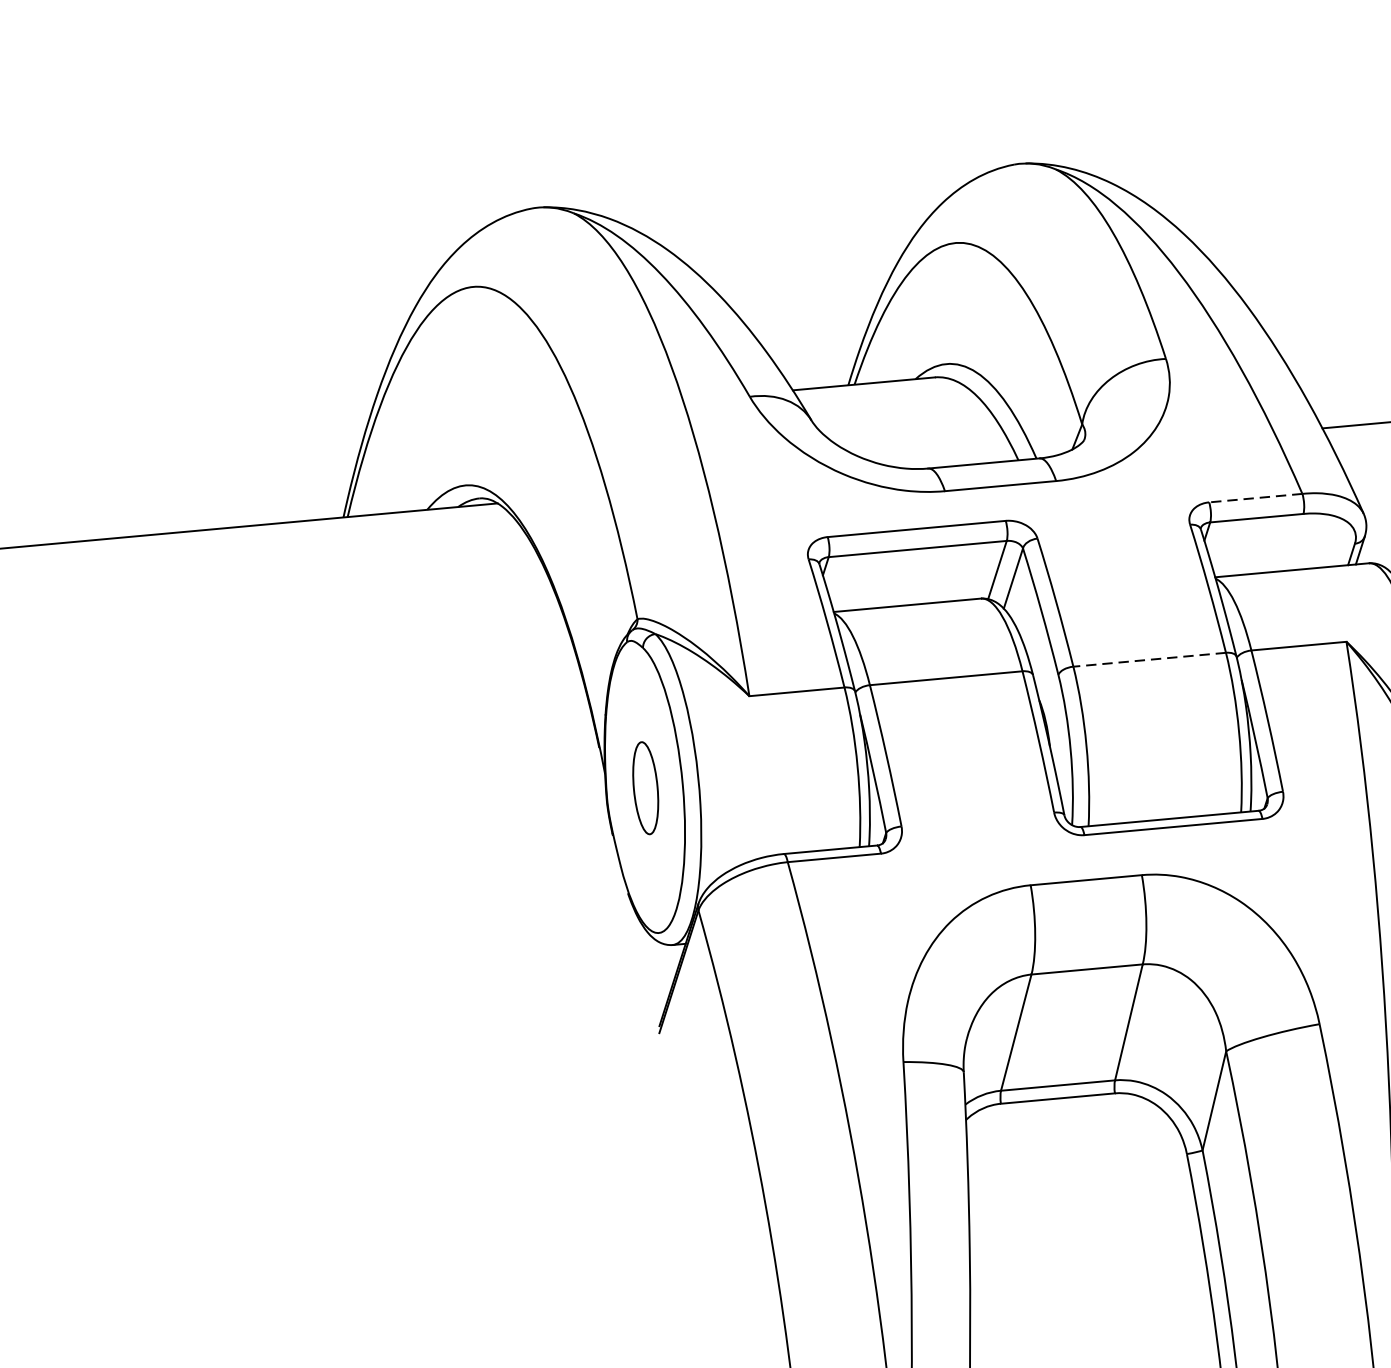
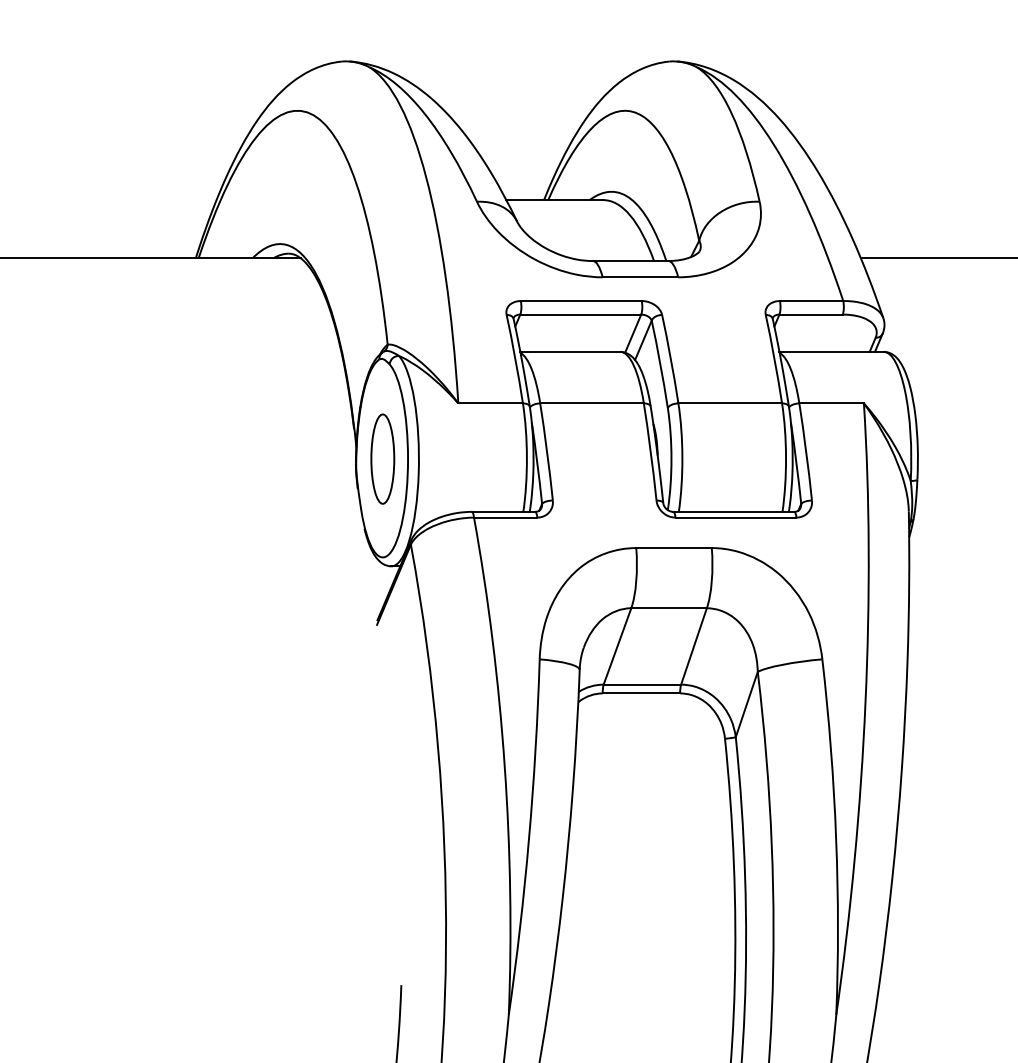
line: (1255, 498) -> (811, 301), dashed -> solid
line: (1150, 659) -> (730, 403), dashed -> solid
part: (645, 787) -> (382, 458), size x1.43

